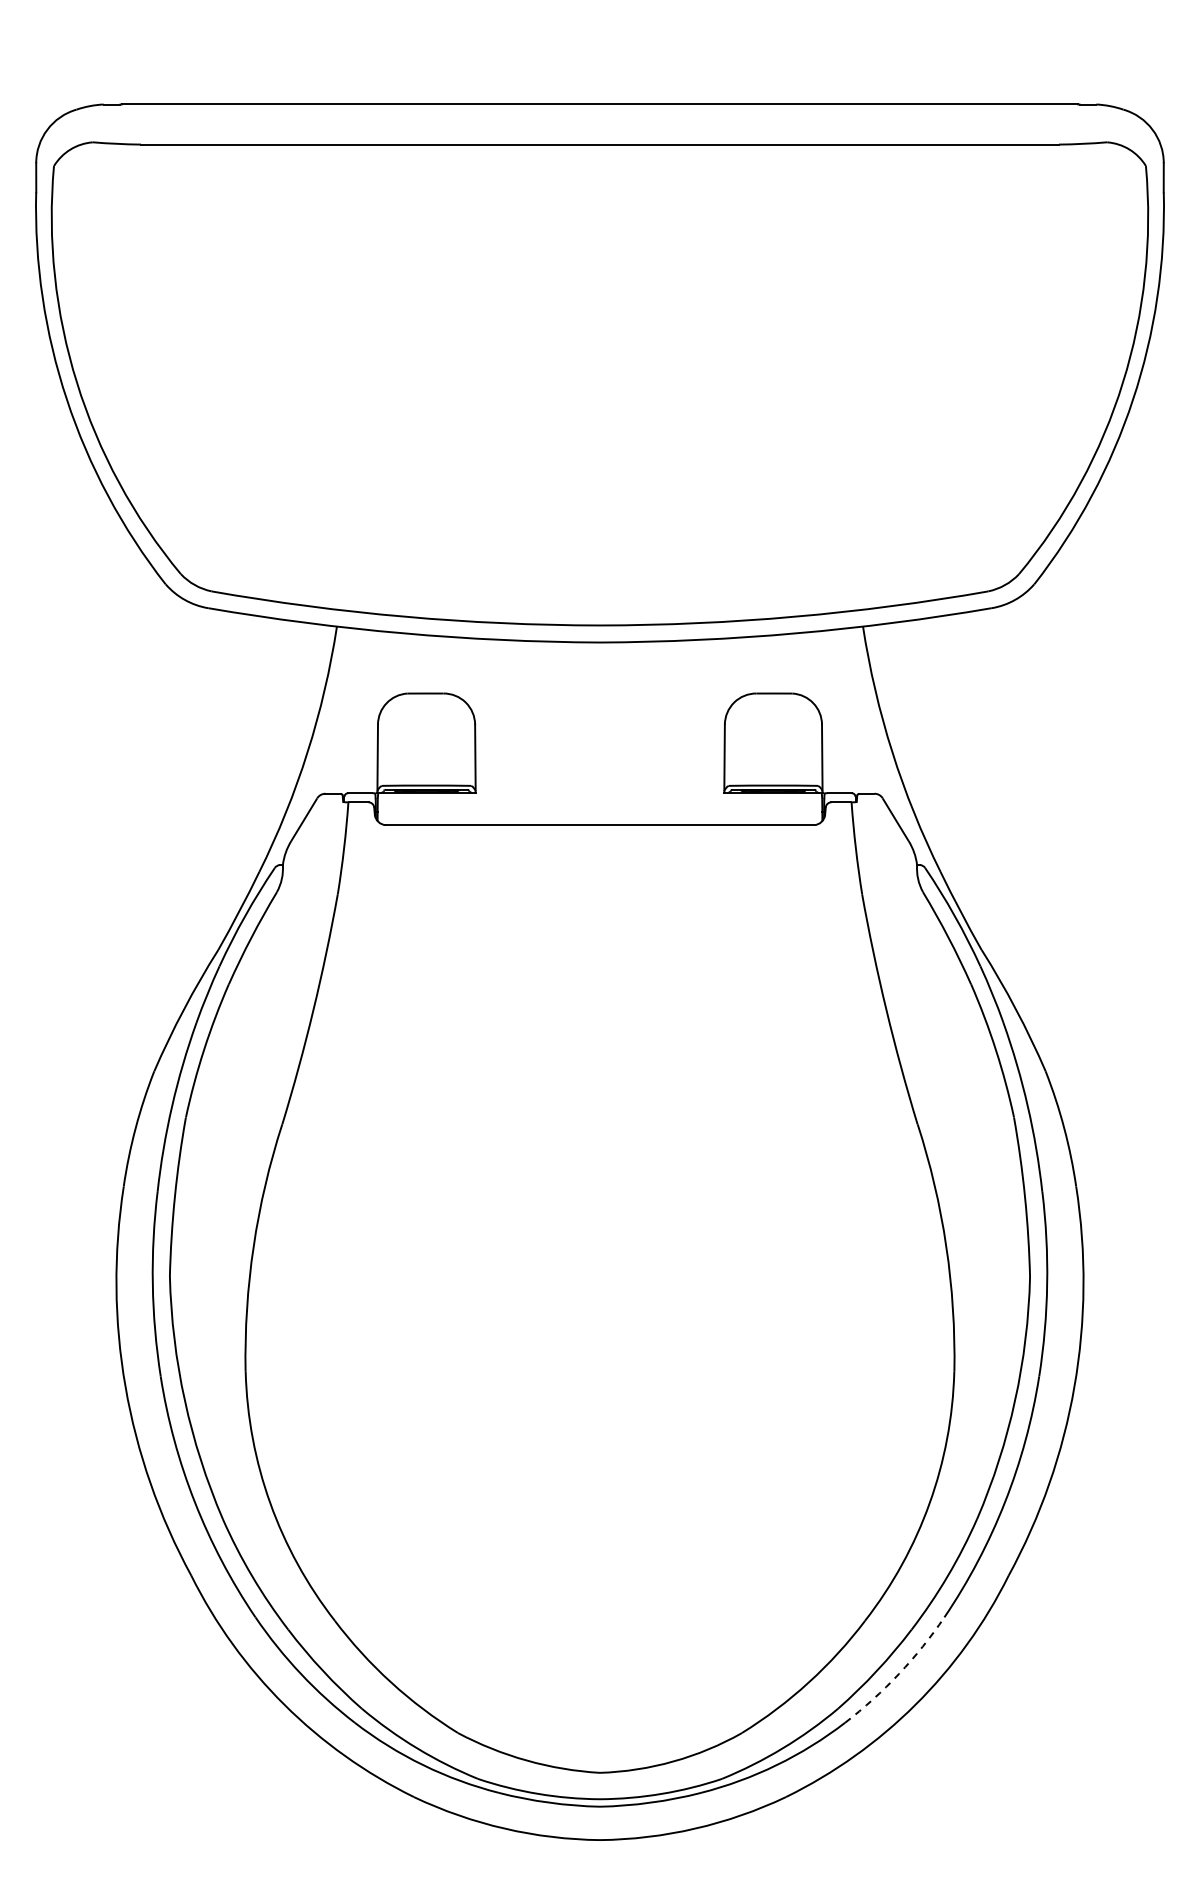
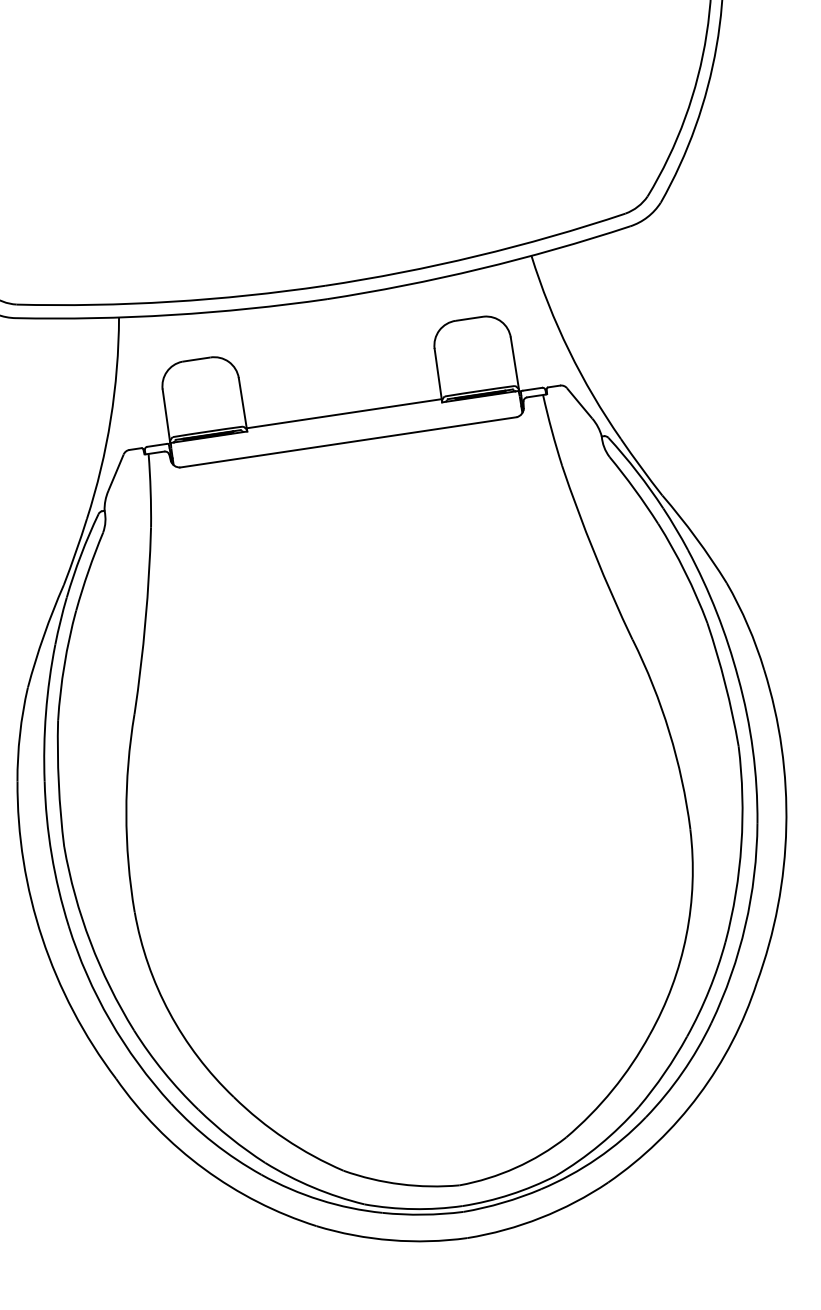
line: (599, 788) -> (343, 413), added
arc: (898, 1674) -> (682, 1073), dashed -> solid

